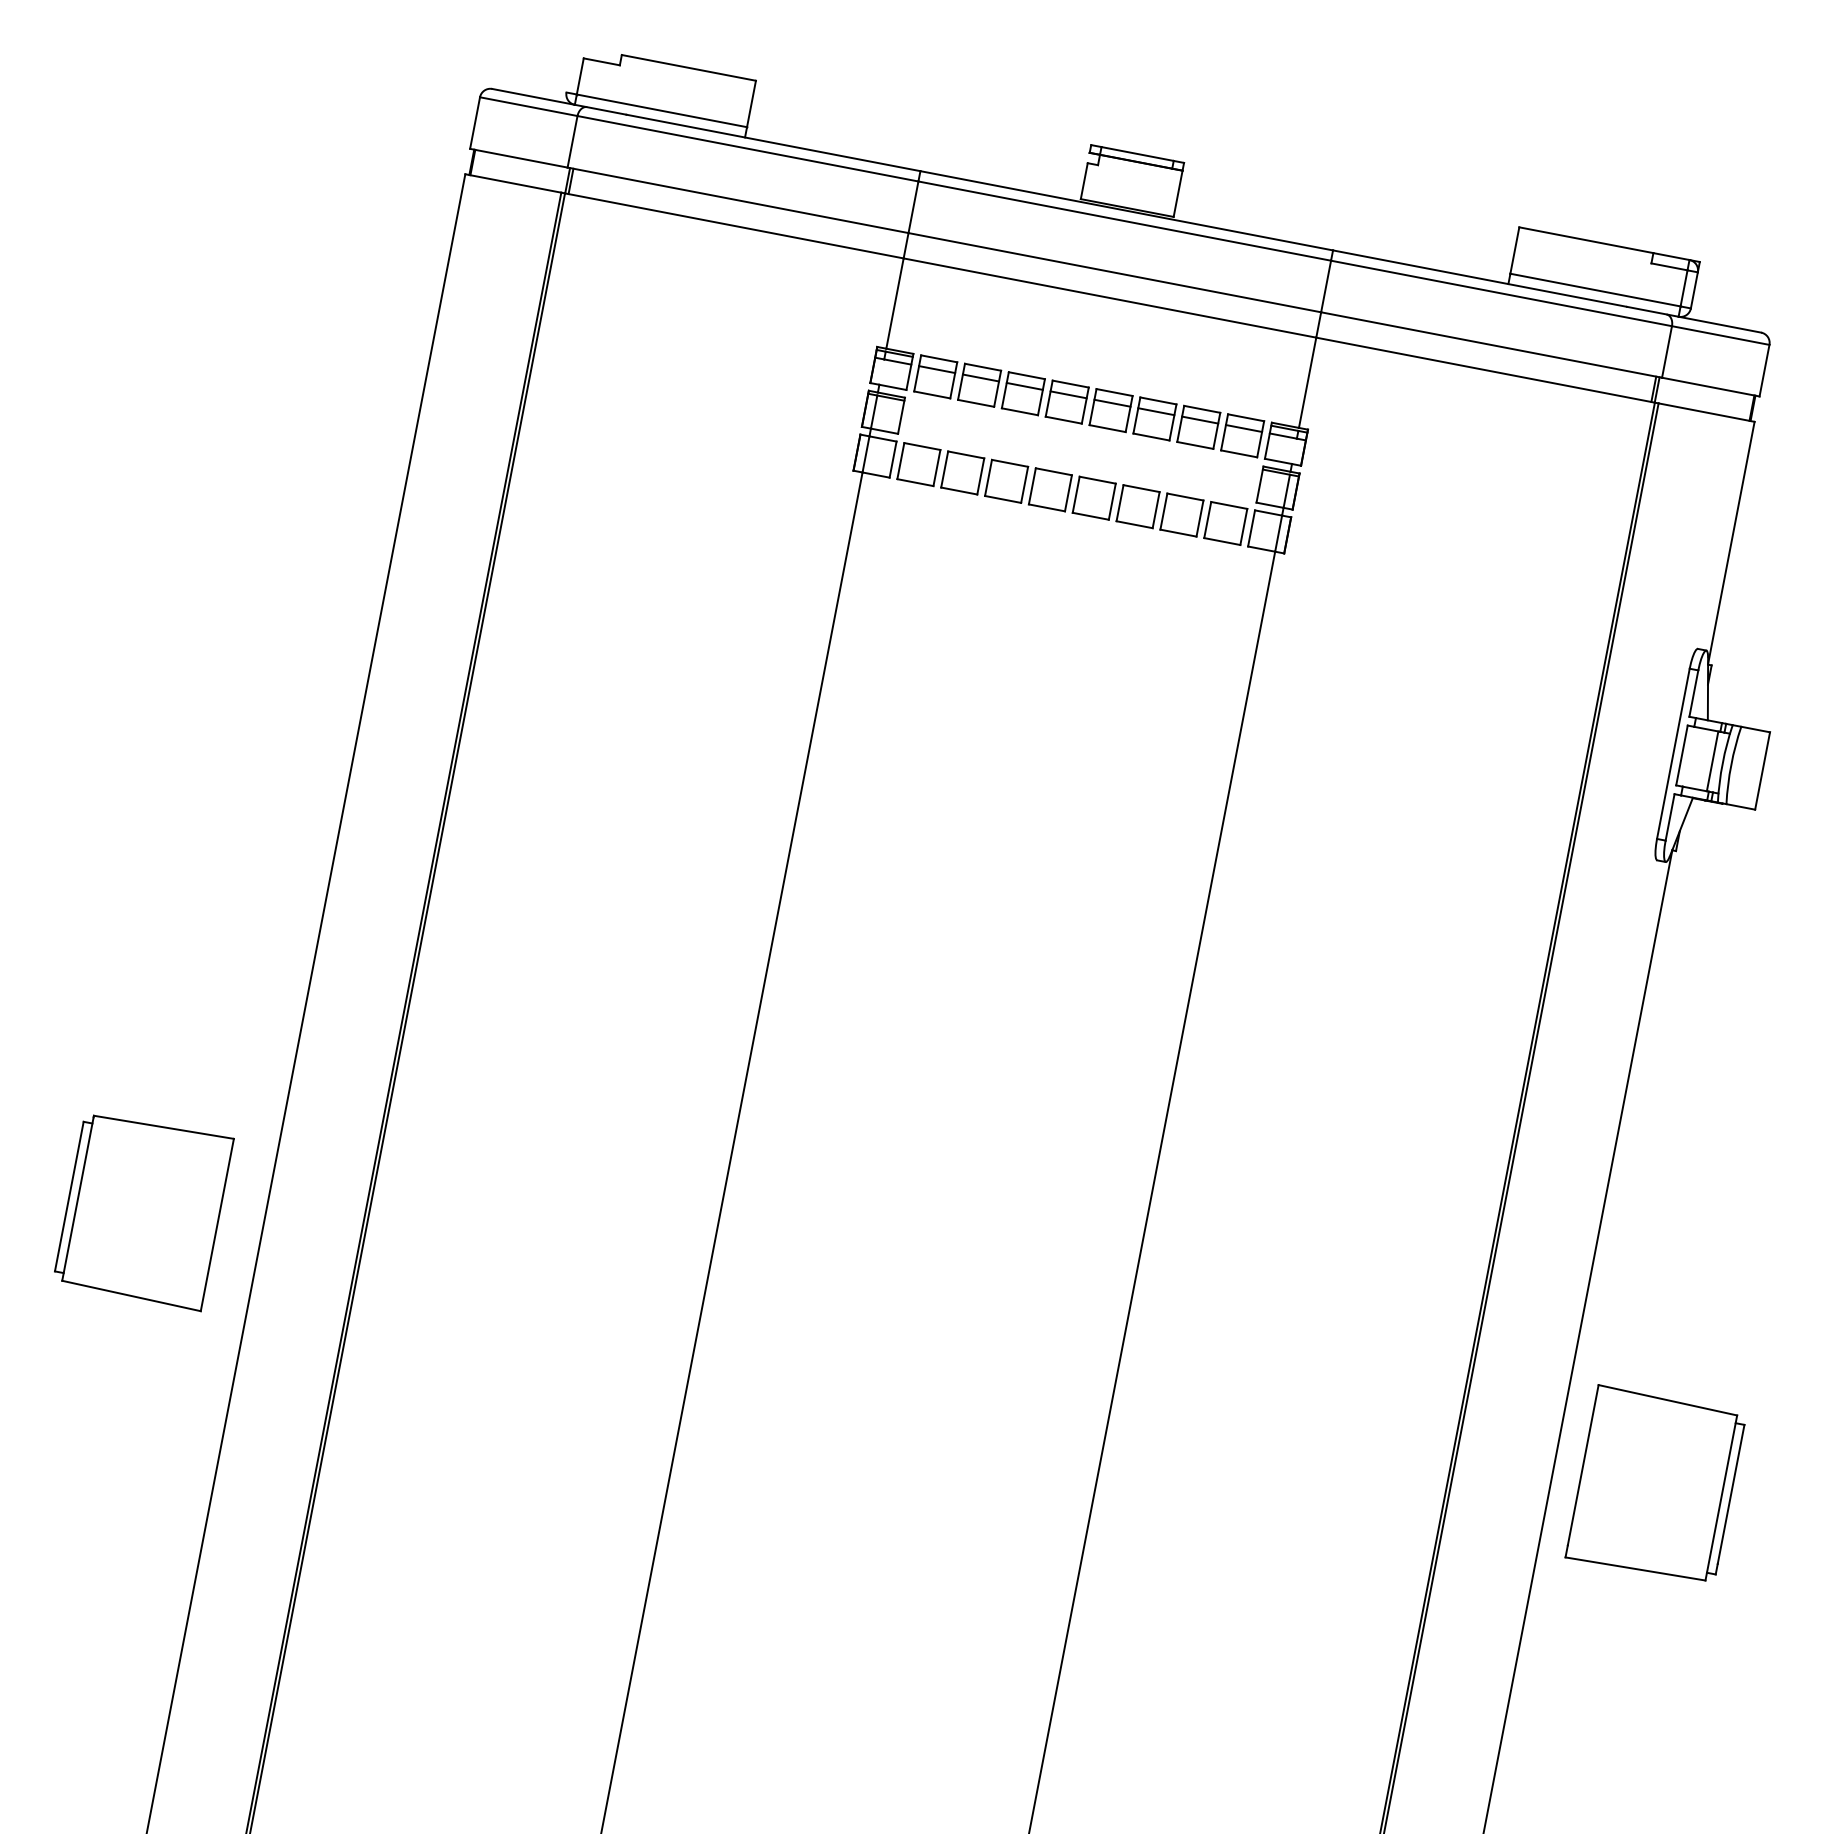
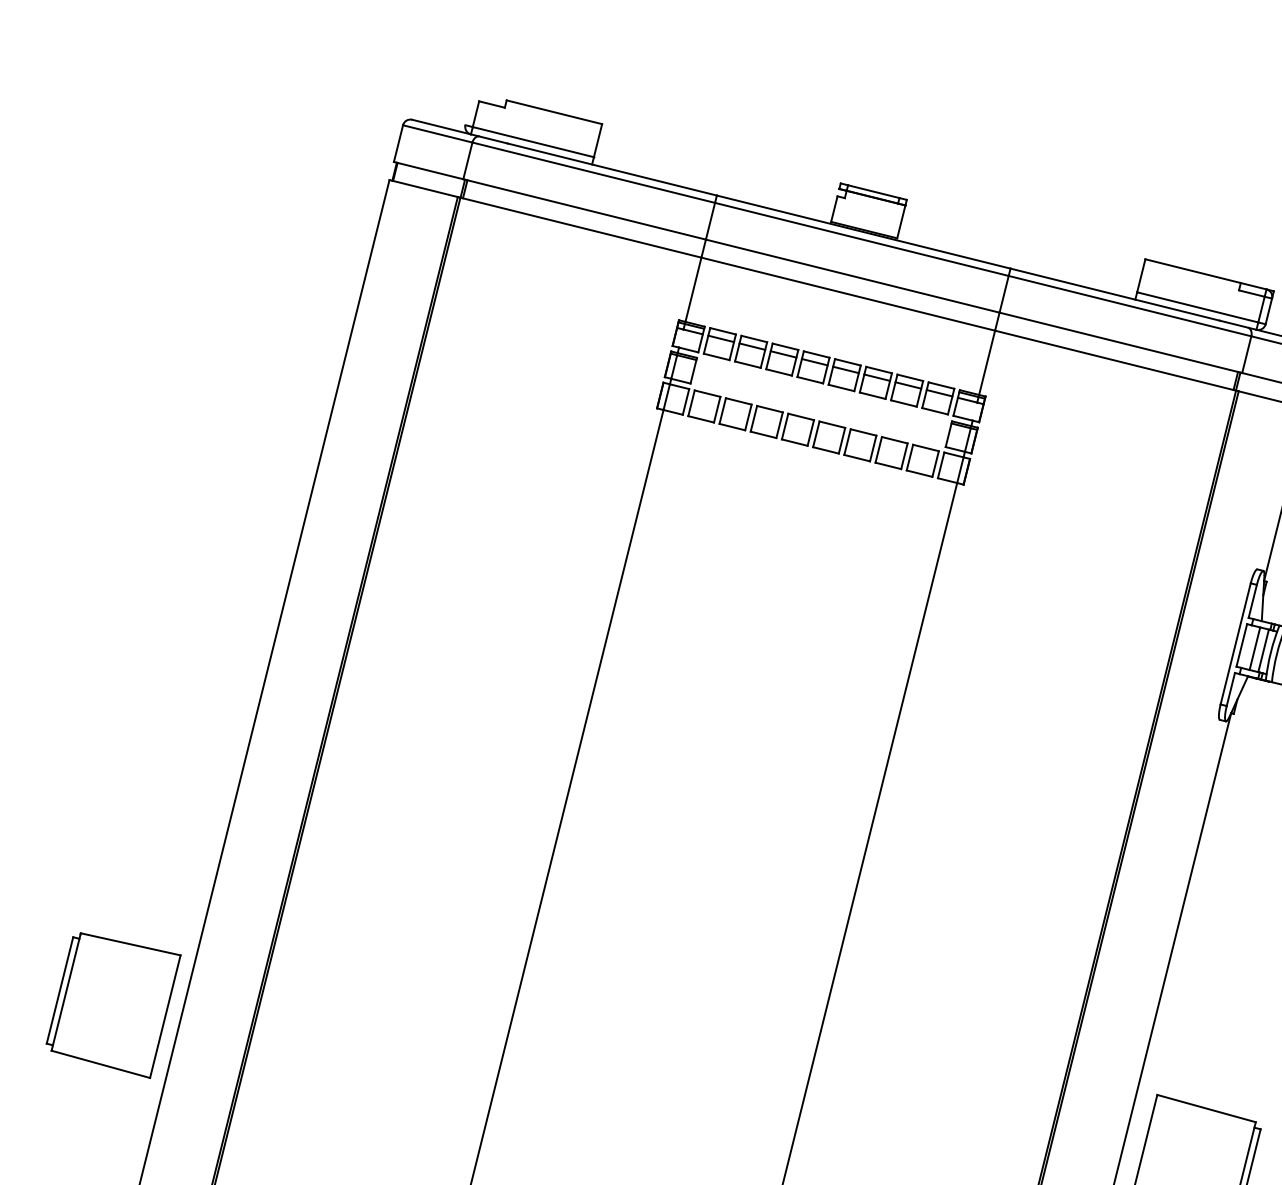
line: (1700, 758) -> (1255, 648), added
part: (144, 1213) -> (113, 1005), moved

